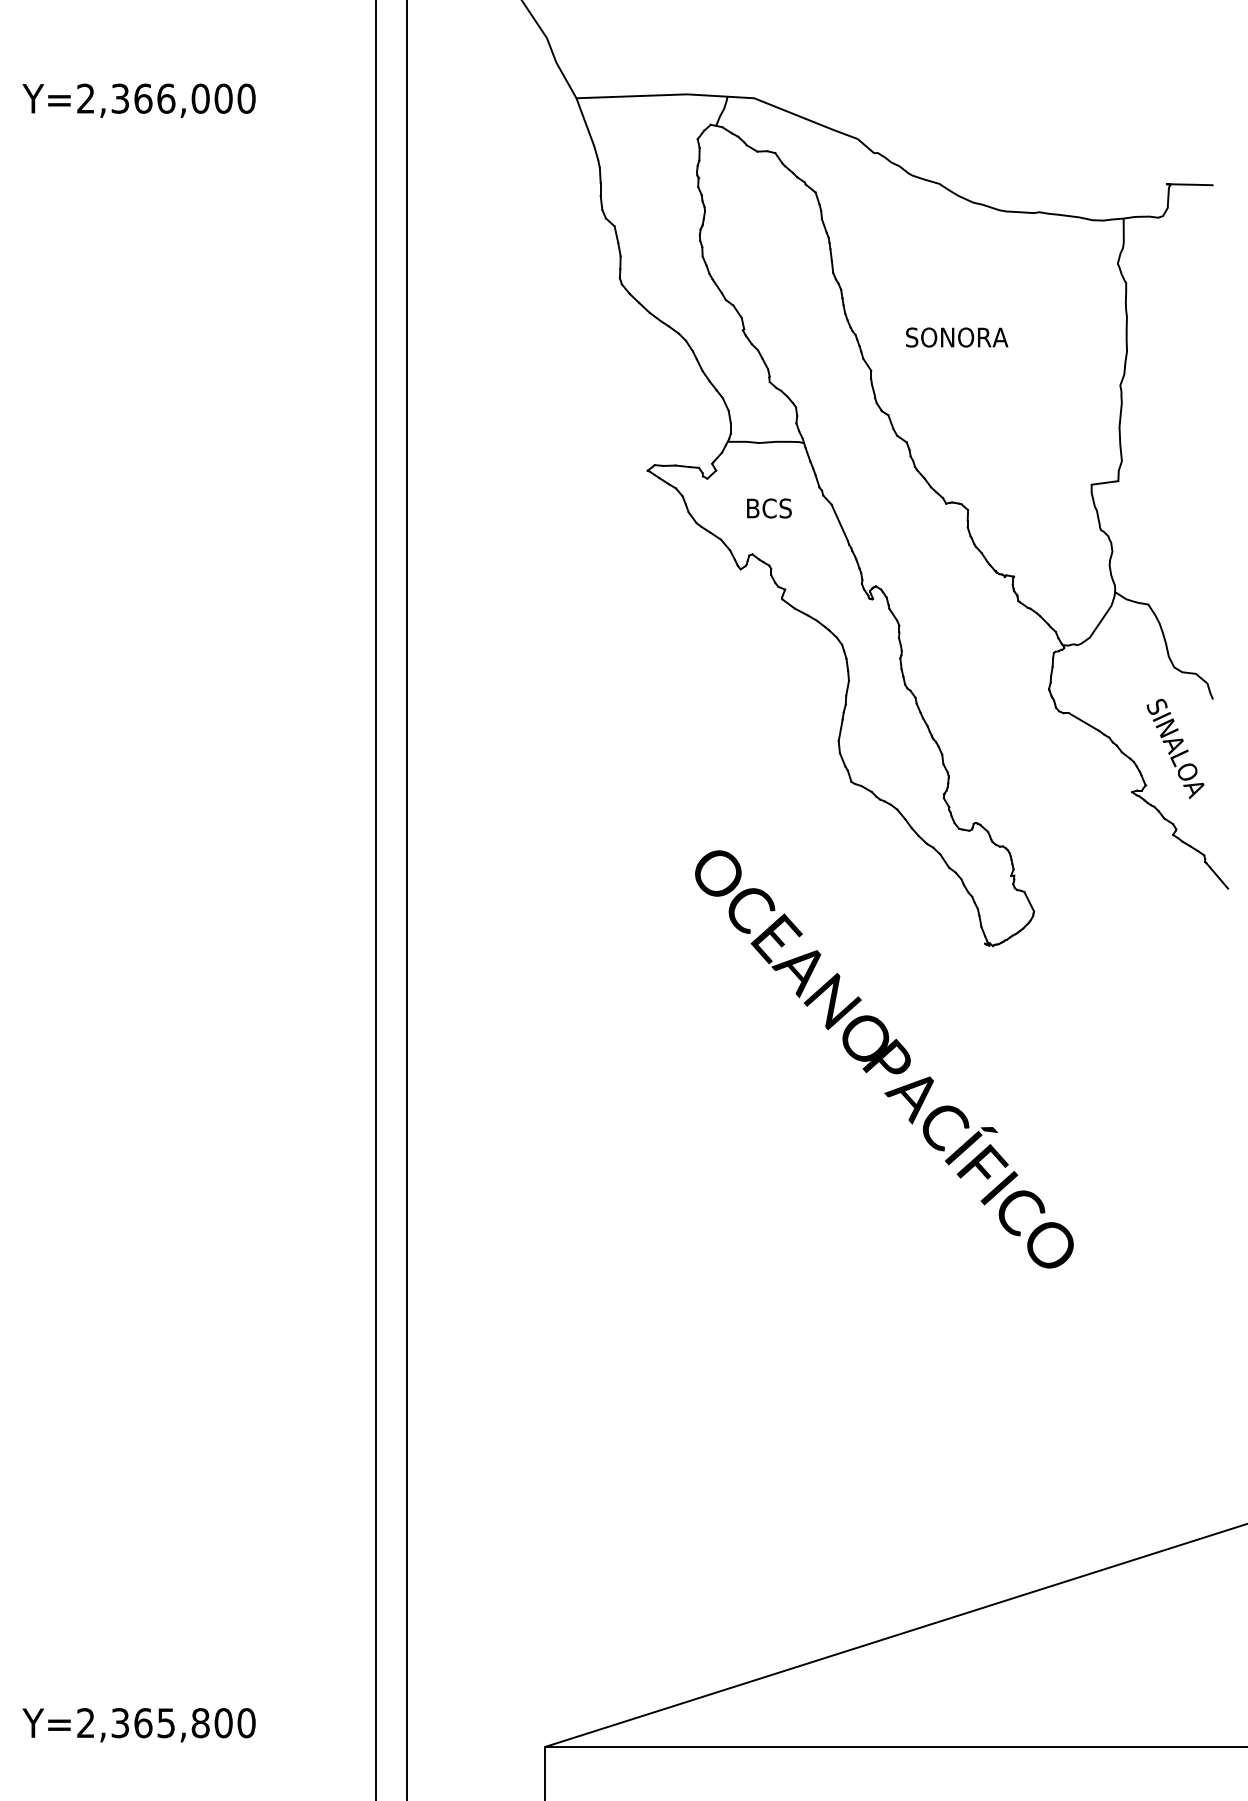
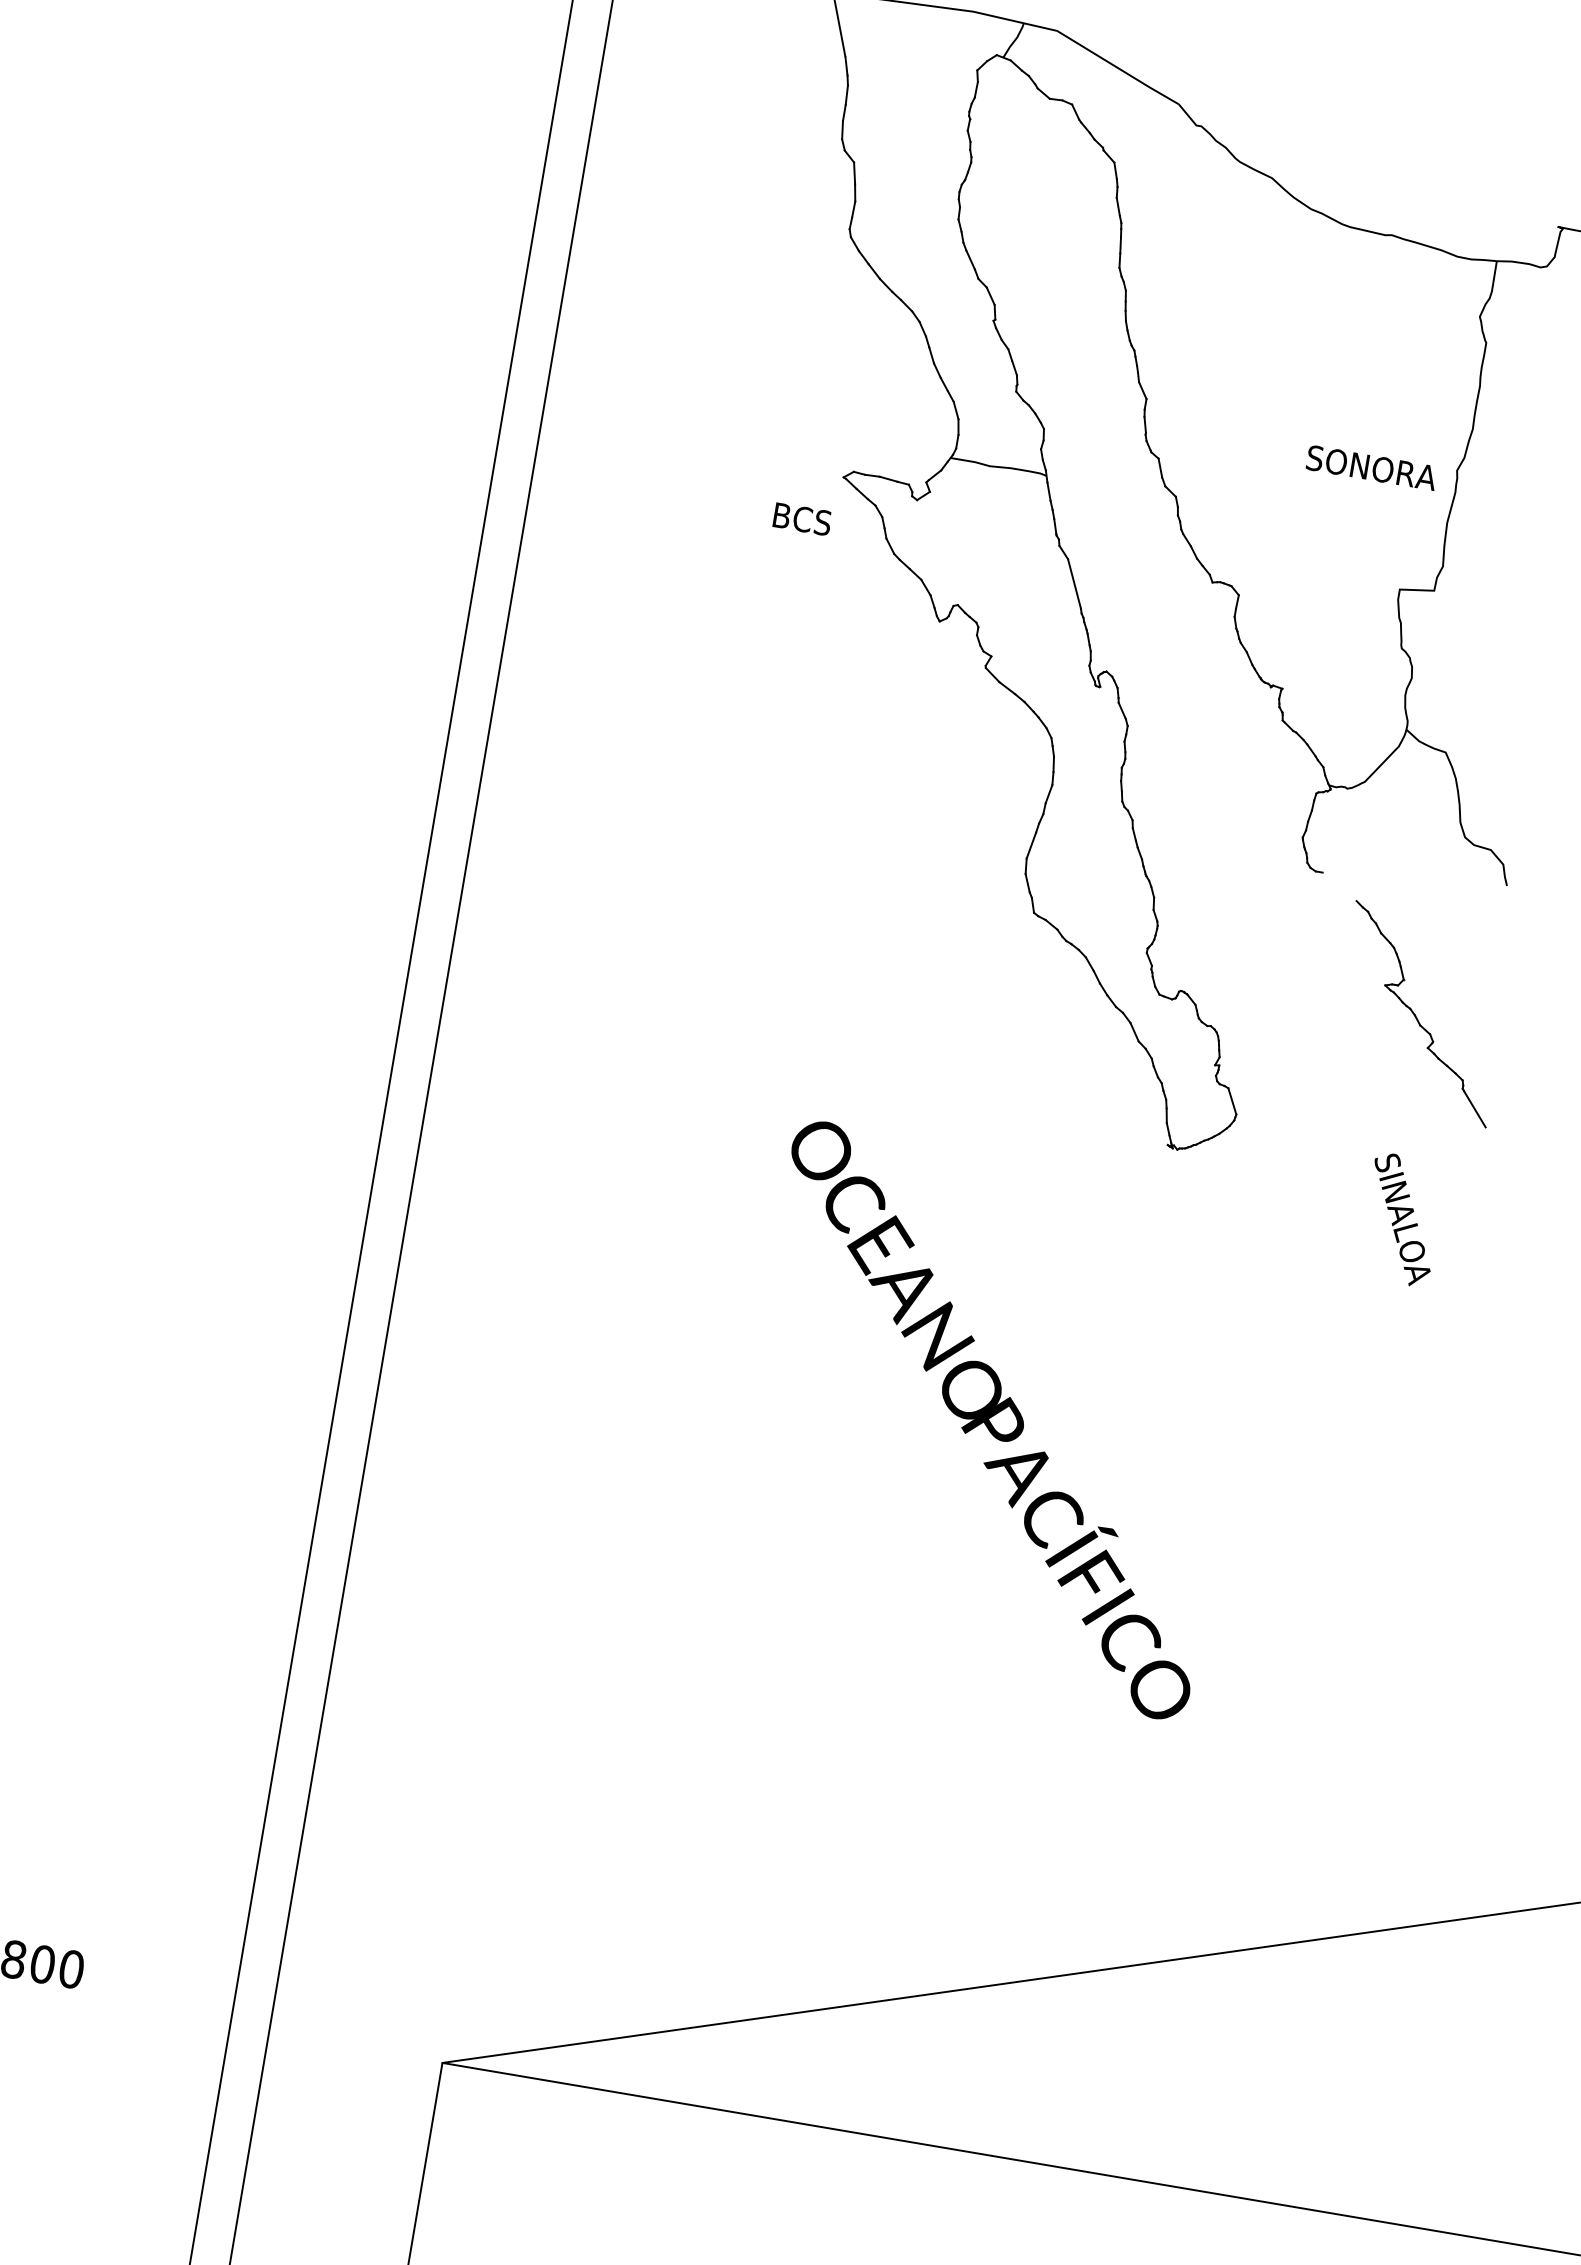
text: (957, 337) -> (1372, 468), moved
text: (769, 508) -> (802, 519), moved
line: (1083, 721) -> (1339, 886), removed
text: (1175, 749) -> (1401, 1220), moved
text: (884, 1059) -> (990, 1420), moved

